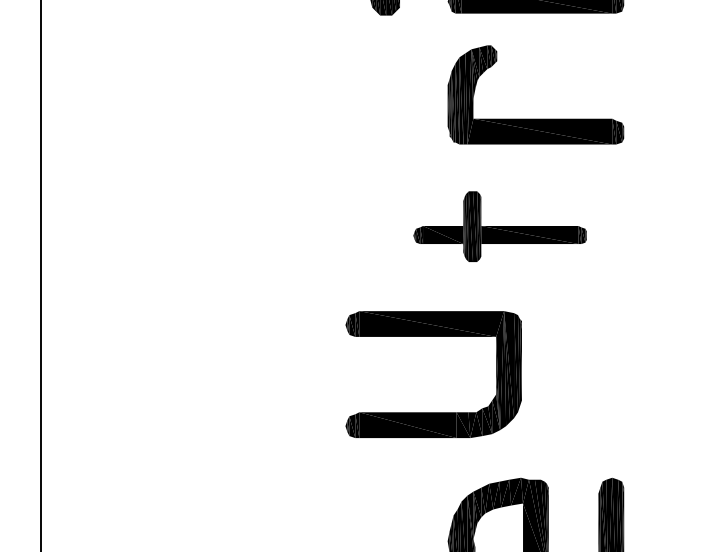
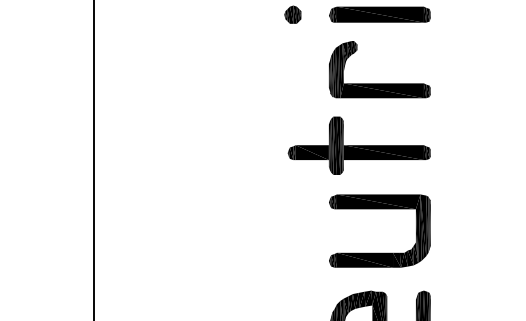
part: (498, 226) -> (358, 145), size x1.43
part: (433, 337) -> (379, 209), moved

